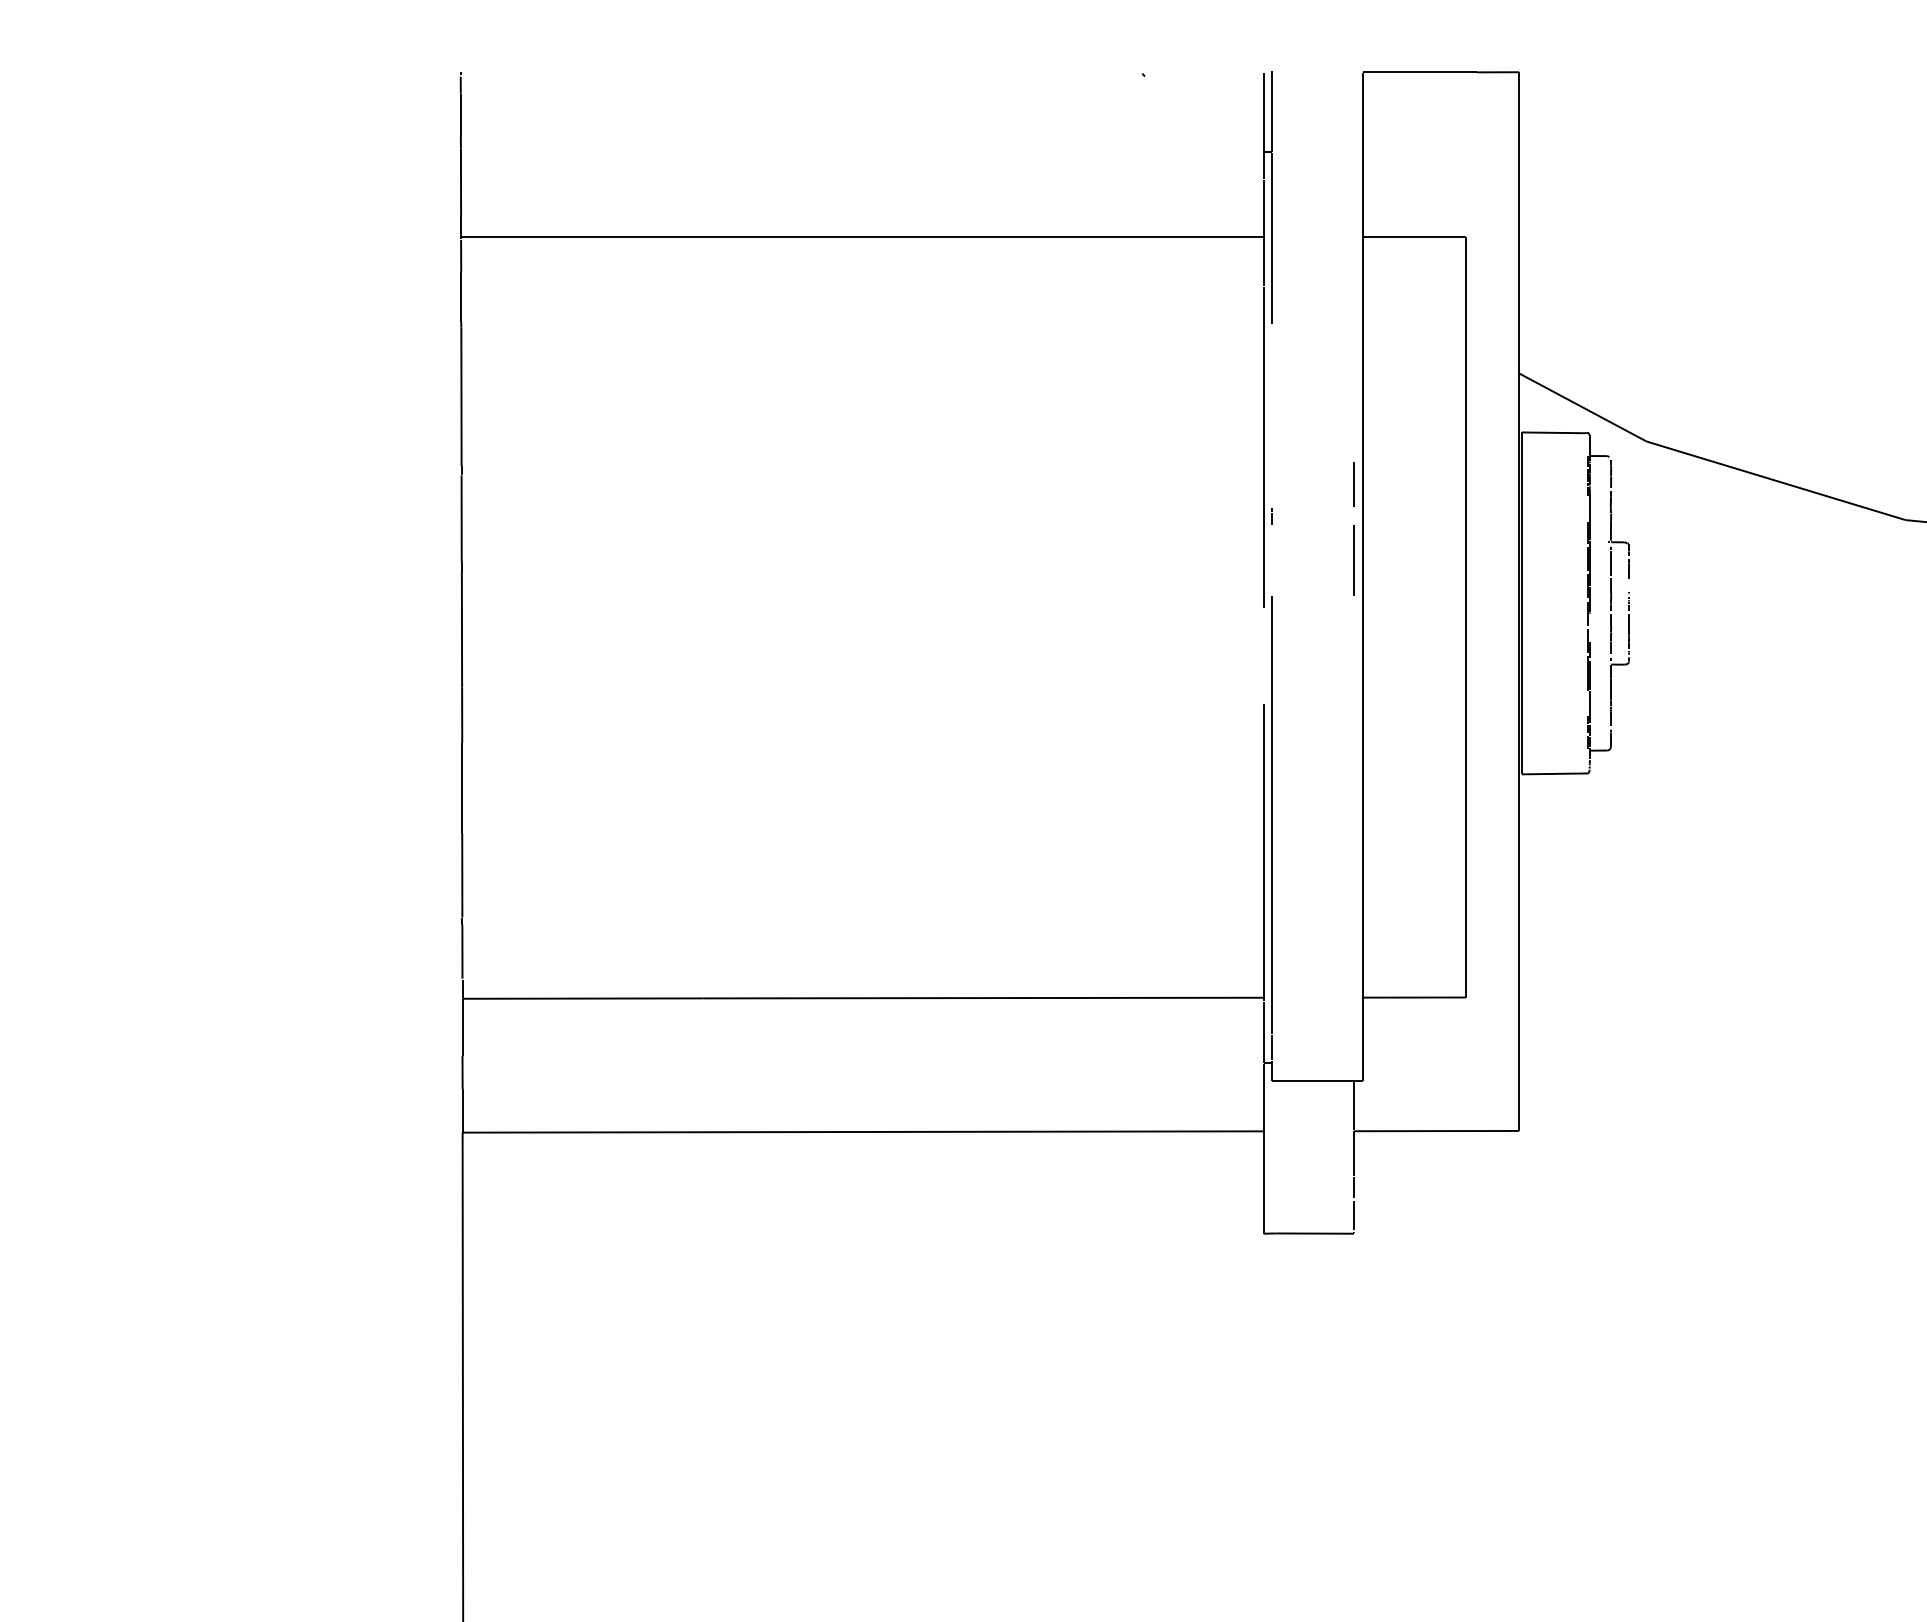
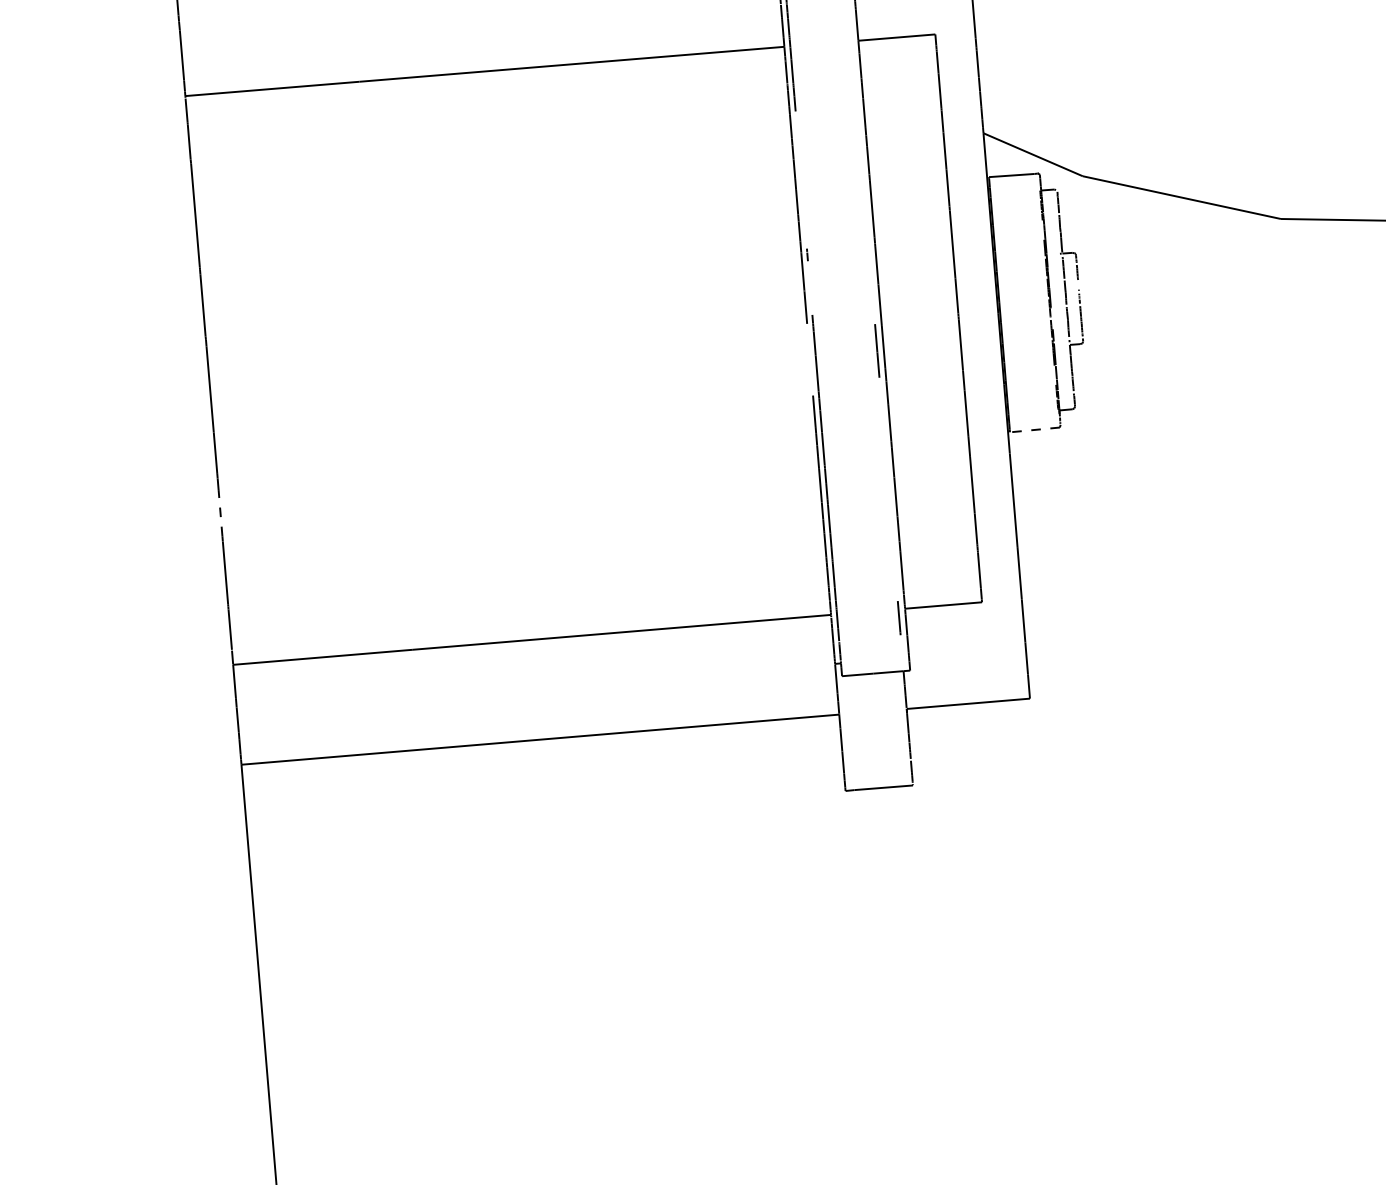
line: (1353, 484) -> (898, 618), moved
line: (1353, 560) -> (876, 350), moved
line: (1554, 773) -> (1034, 429), solid -> dashed
line: (462, 795) -> (220, 513), solid -> dashed

